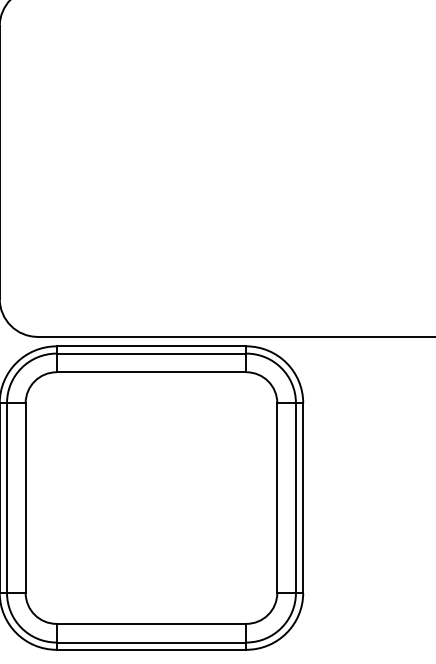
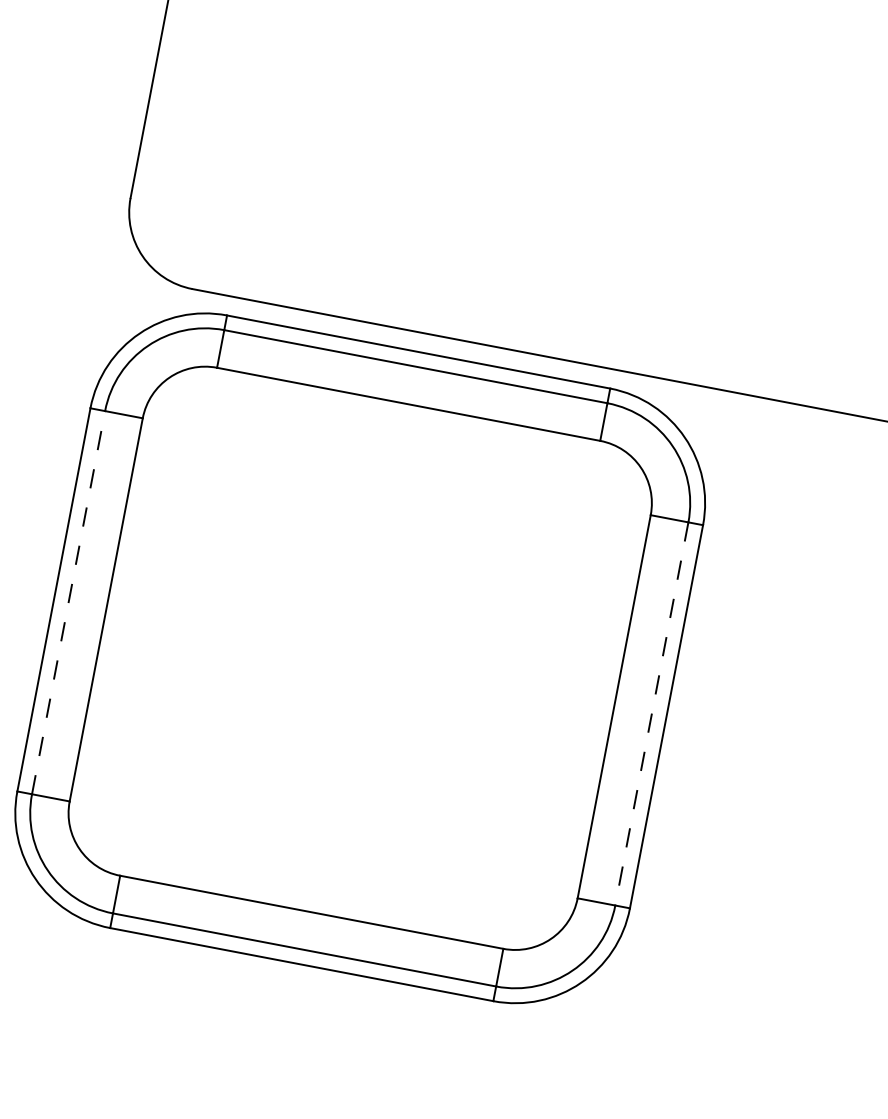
line: (7, 498) -> (69, 603), solid -> dashed
line: (295, 498) -> (650, 714), solid -> dashed

